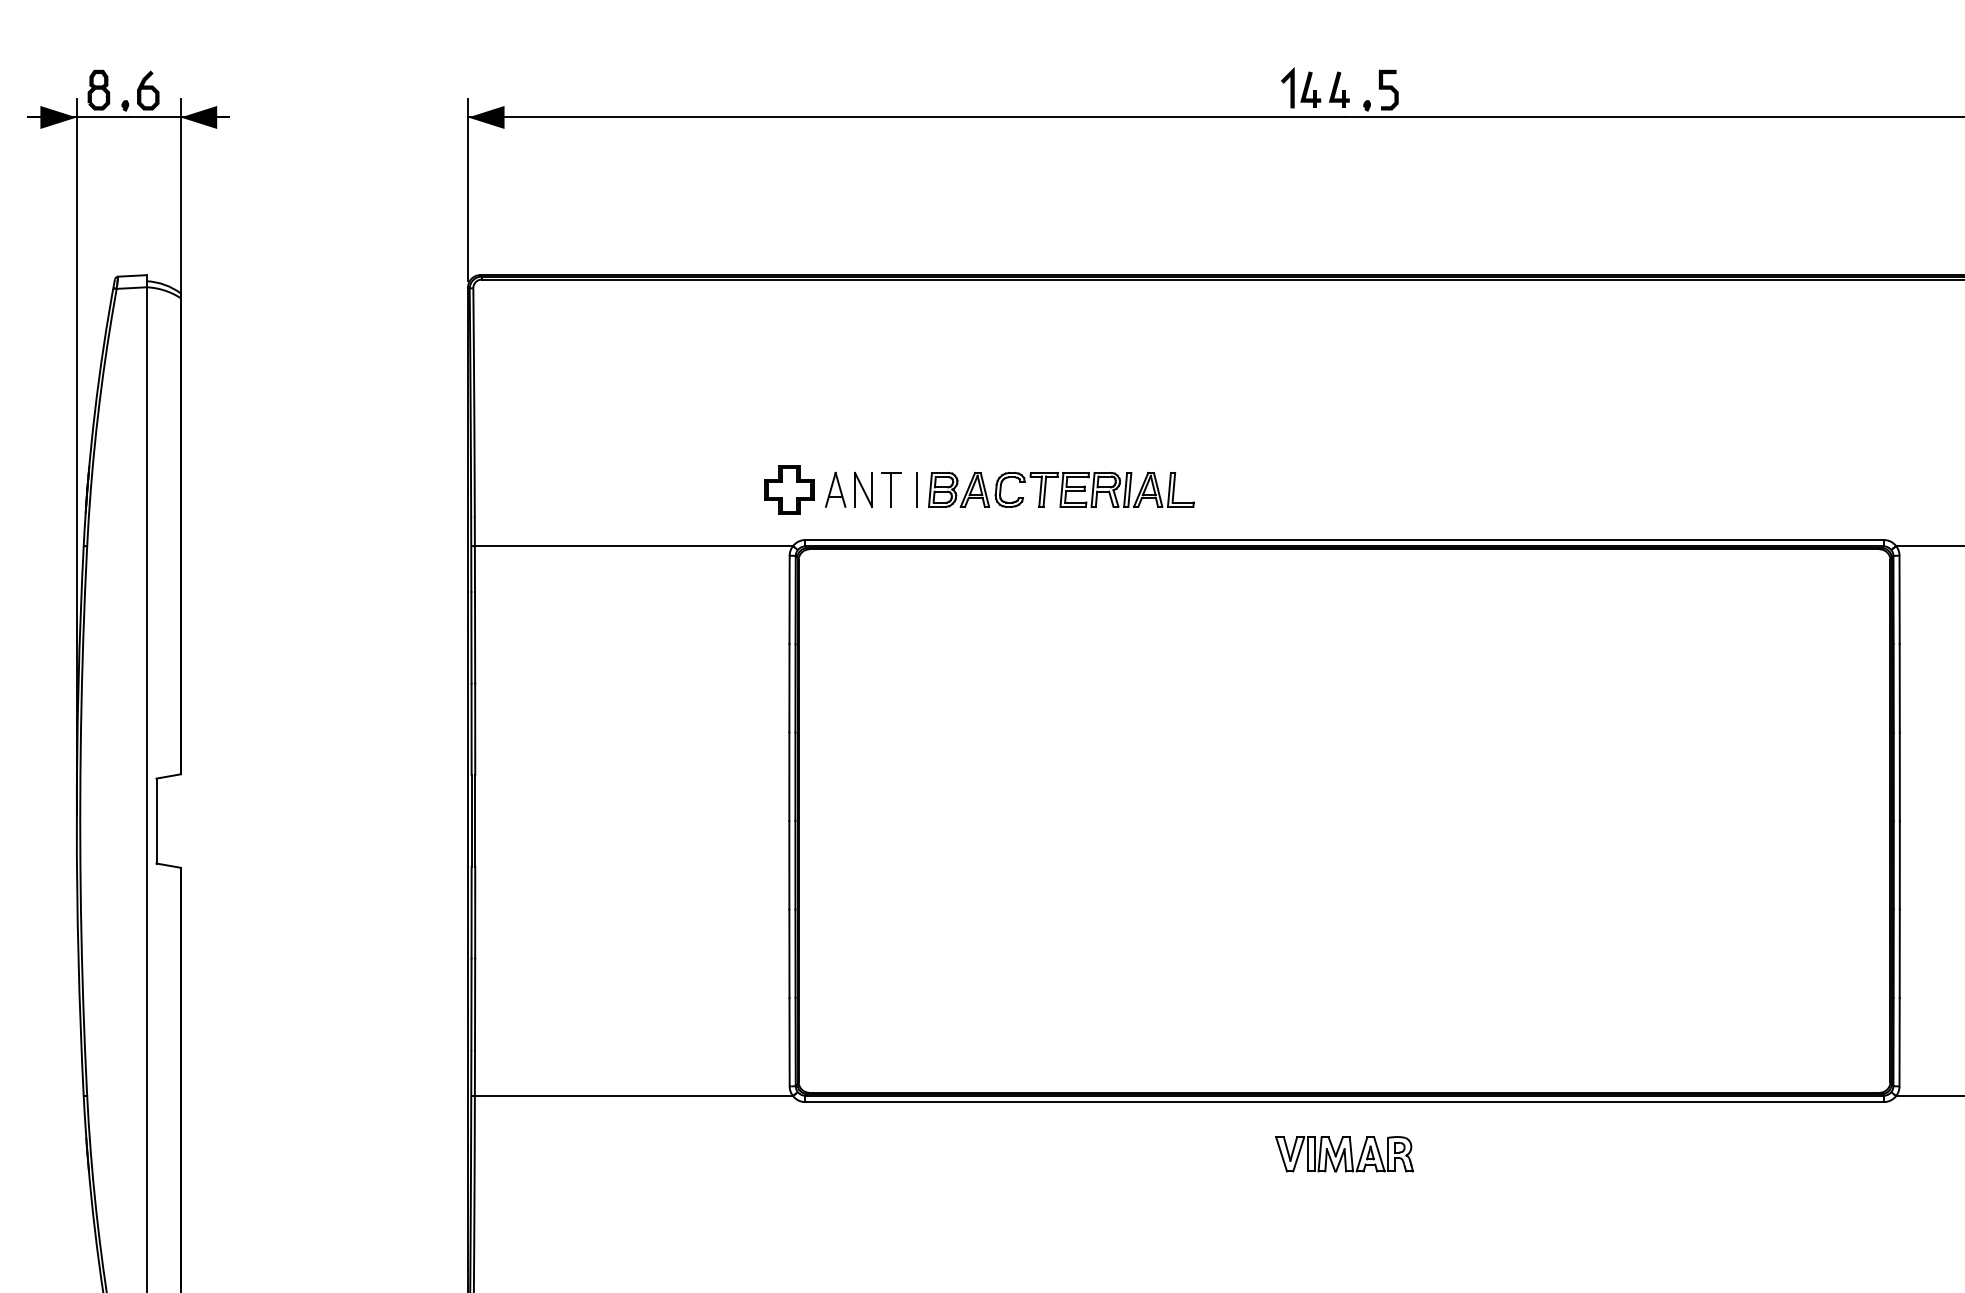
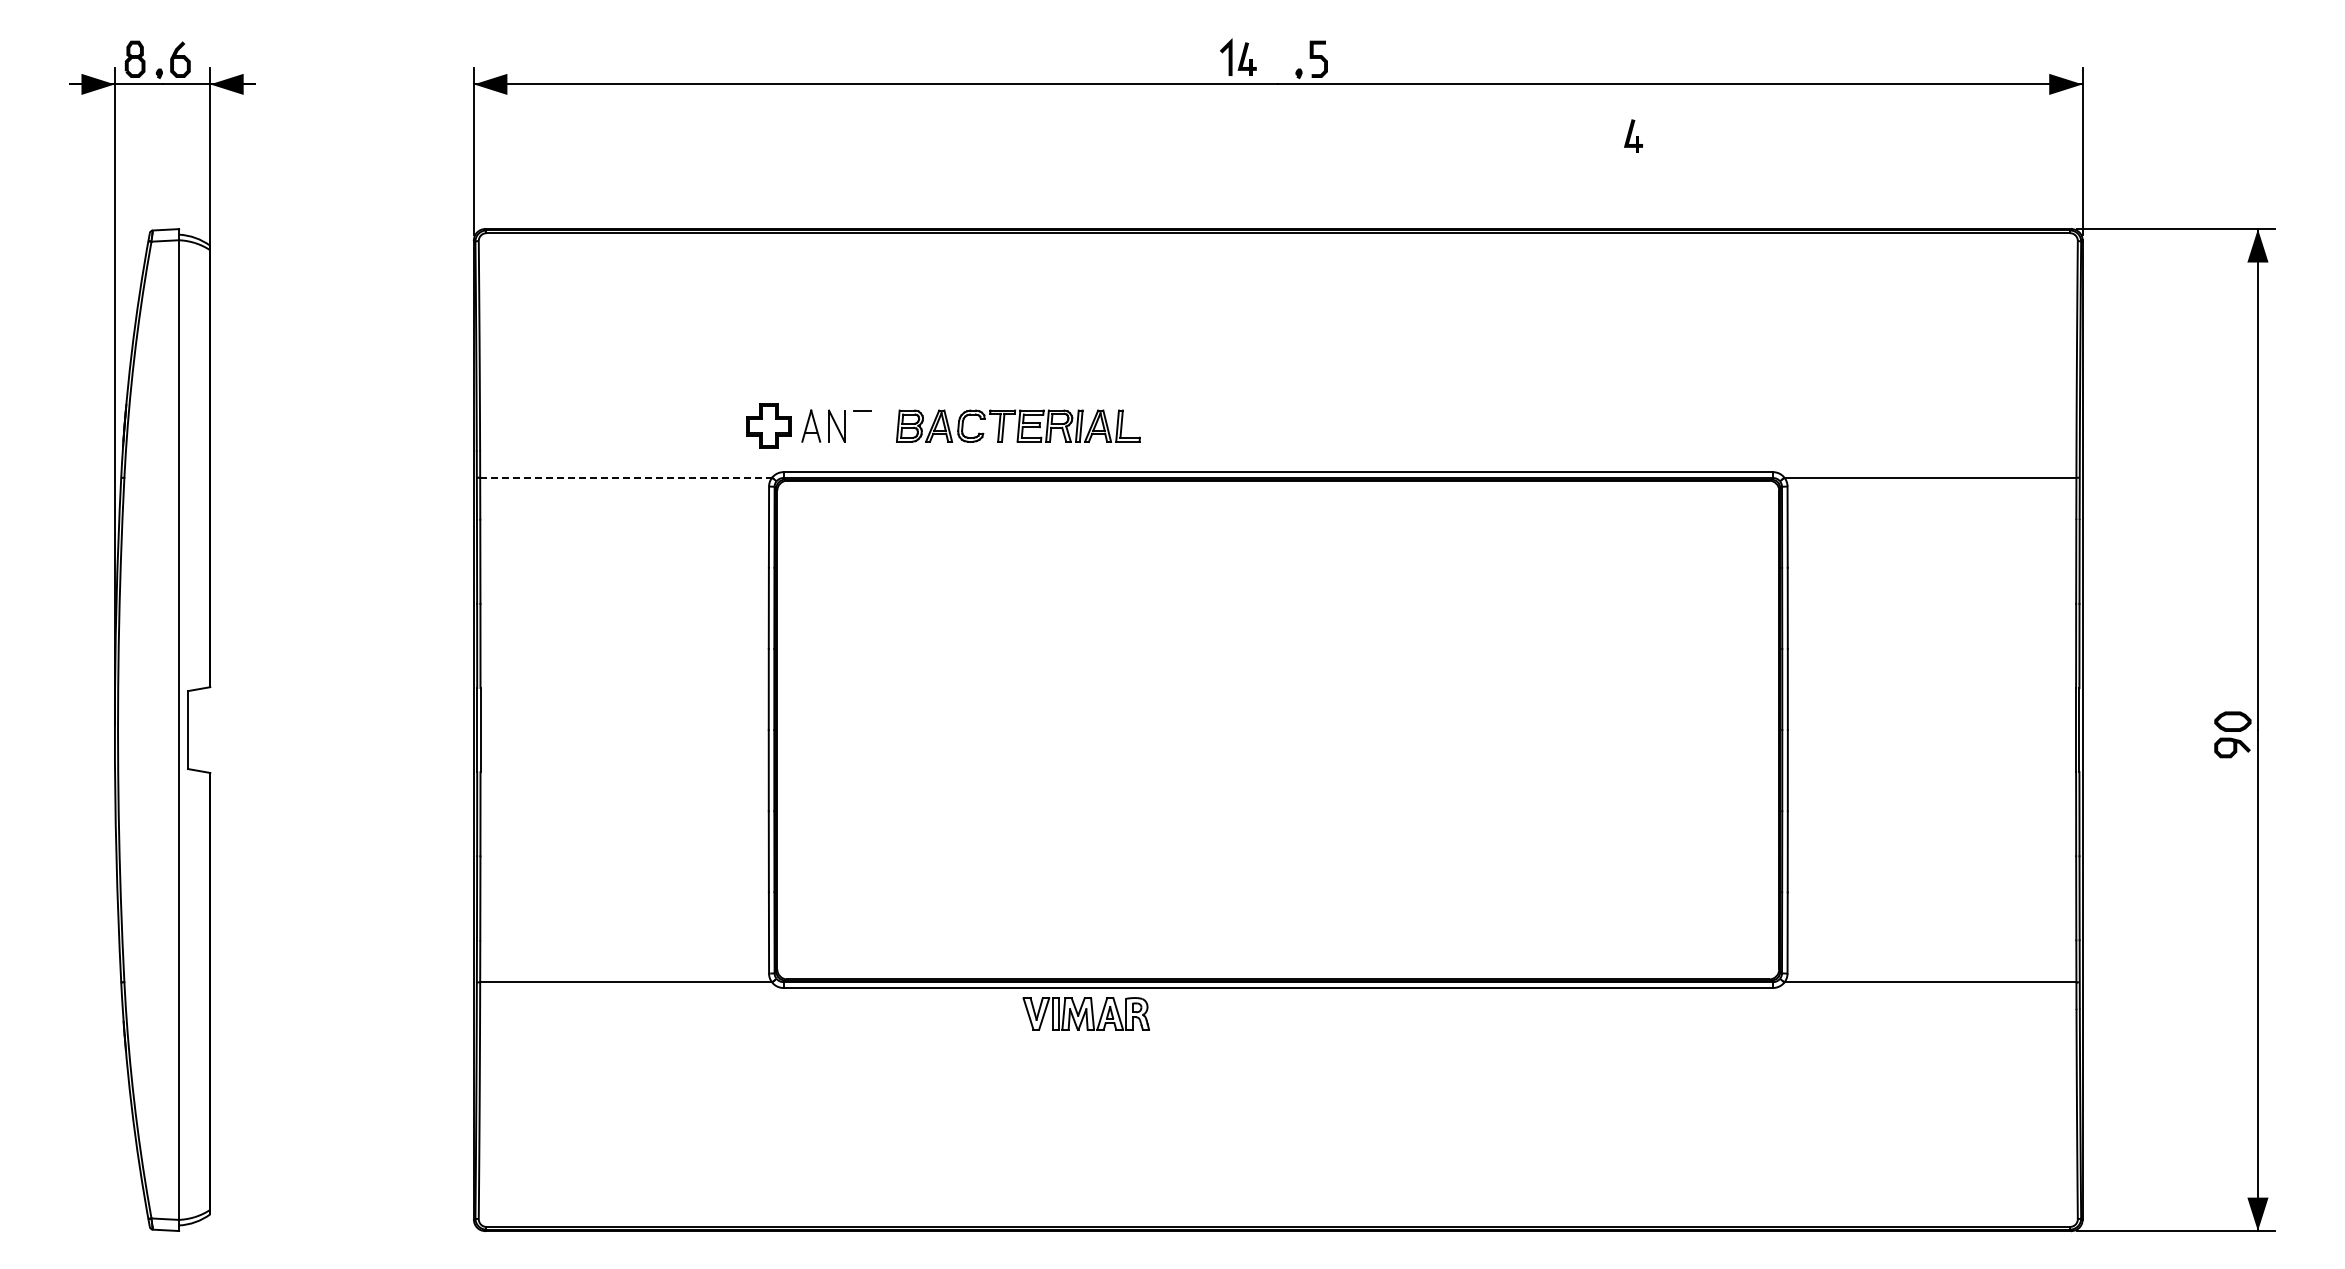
part: (1339, 89) -> (1633, 135), moved
line: (891, 489) -> (862, 425), removed
line: (917, 489) -> (886, 425), removed
line: (634, 545) -> (626, 477), solid -> dashed
part: (1343, 1153) -> (1085, 1013), moved

